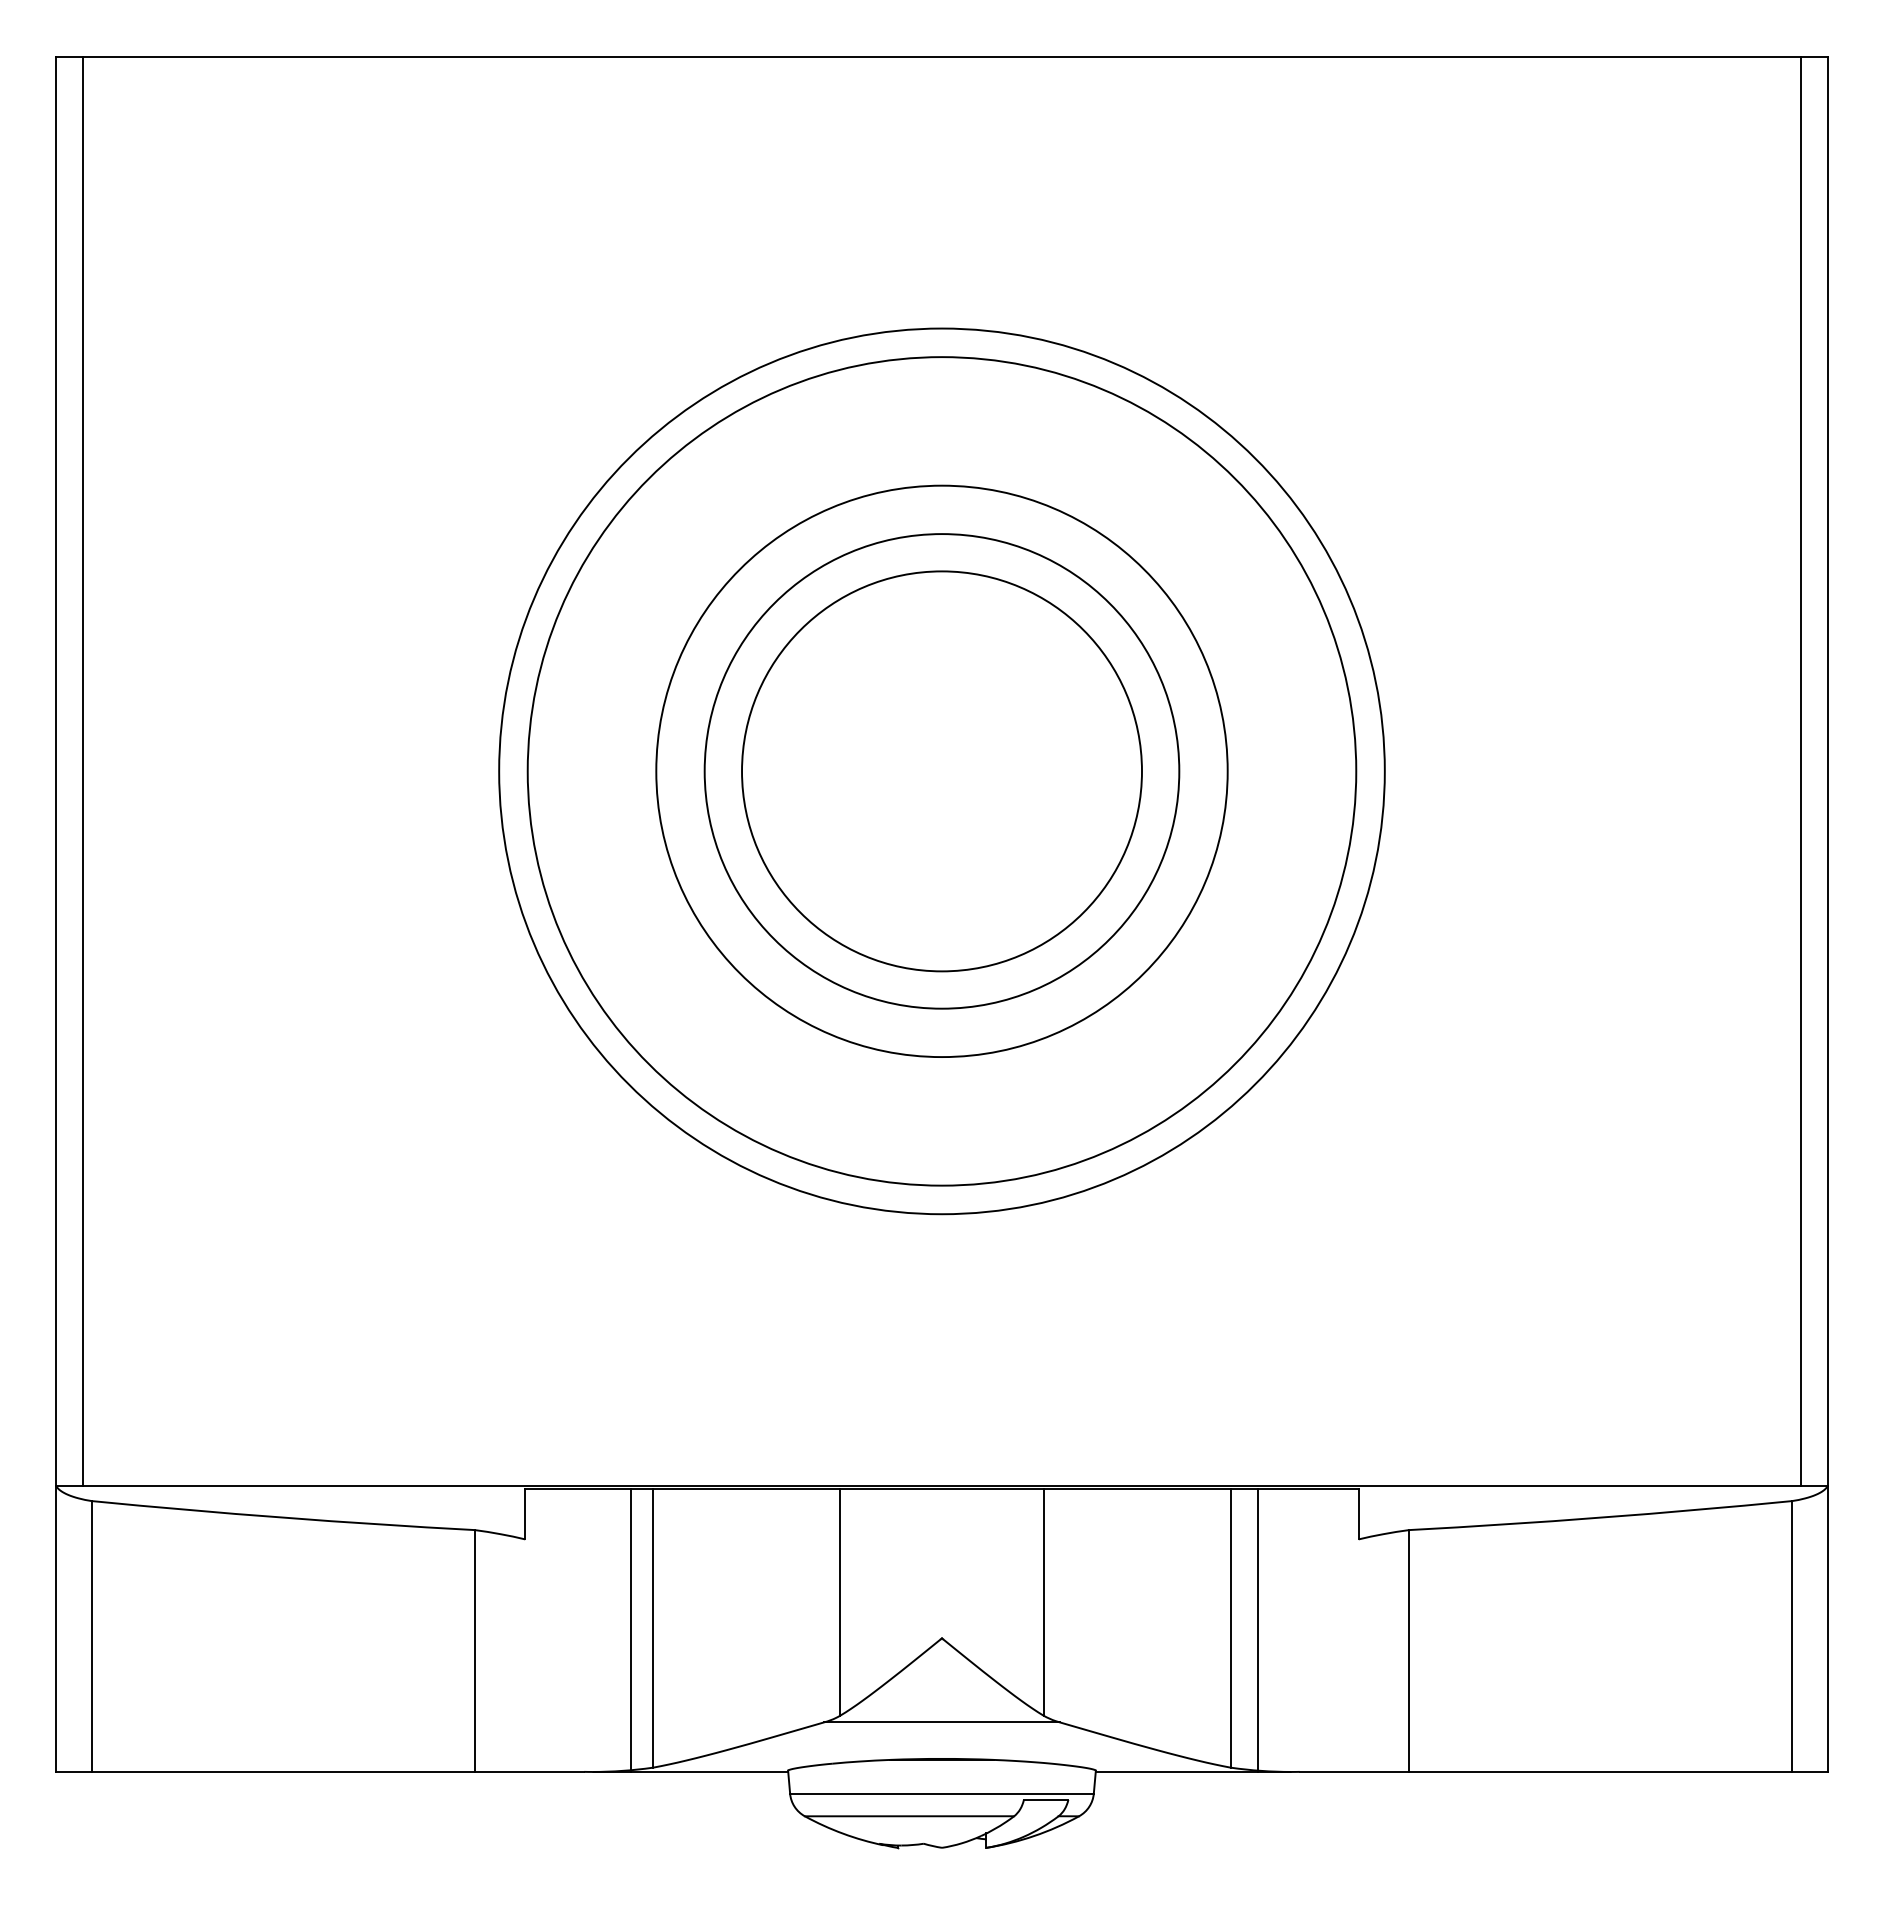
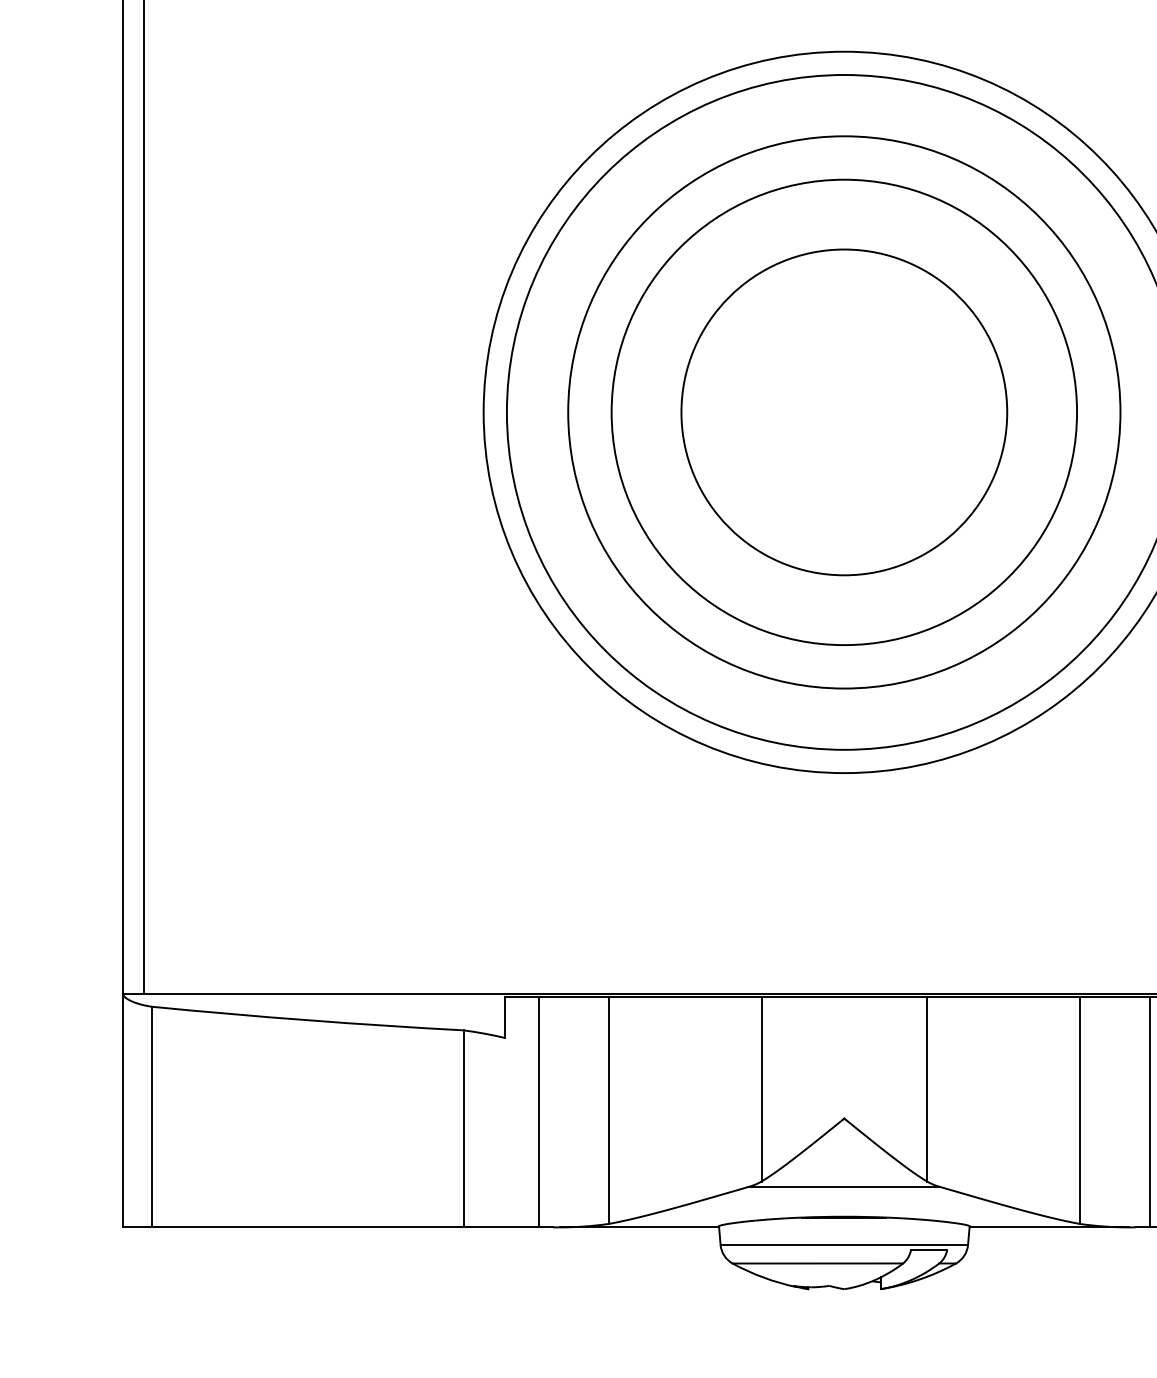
circle: (941, 771) -> (843, 412), size x1.43
line: (631, 1630) -> (539, 1112), moved
line: (1257, 1630) -> (1149, 1112), moved

